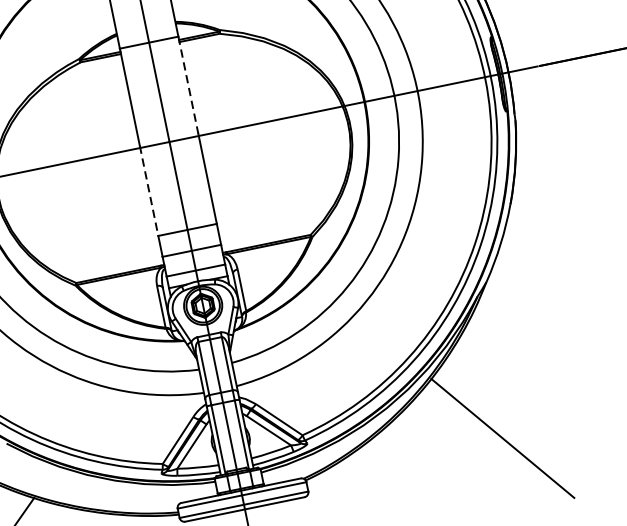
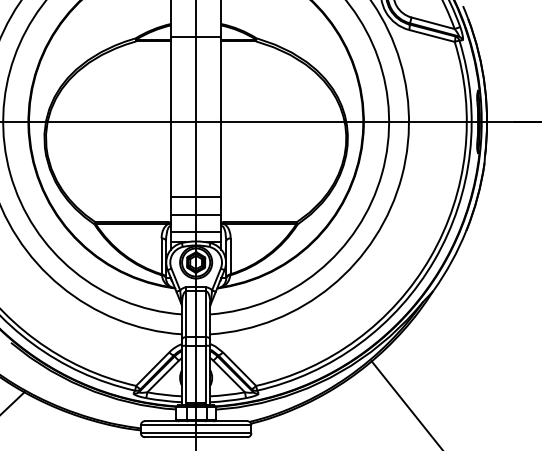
line: (188, 85) -> (221, 78), dashed -> solid
line: (149, 190) -> (171, 158), dashed -> solid

